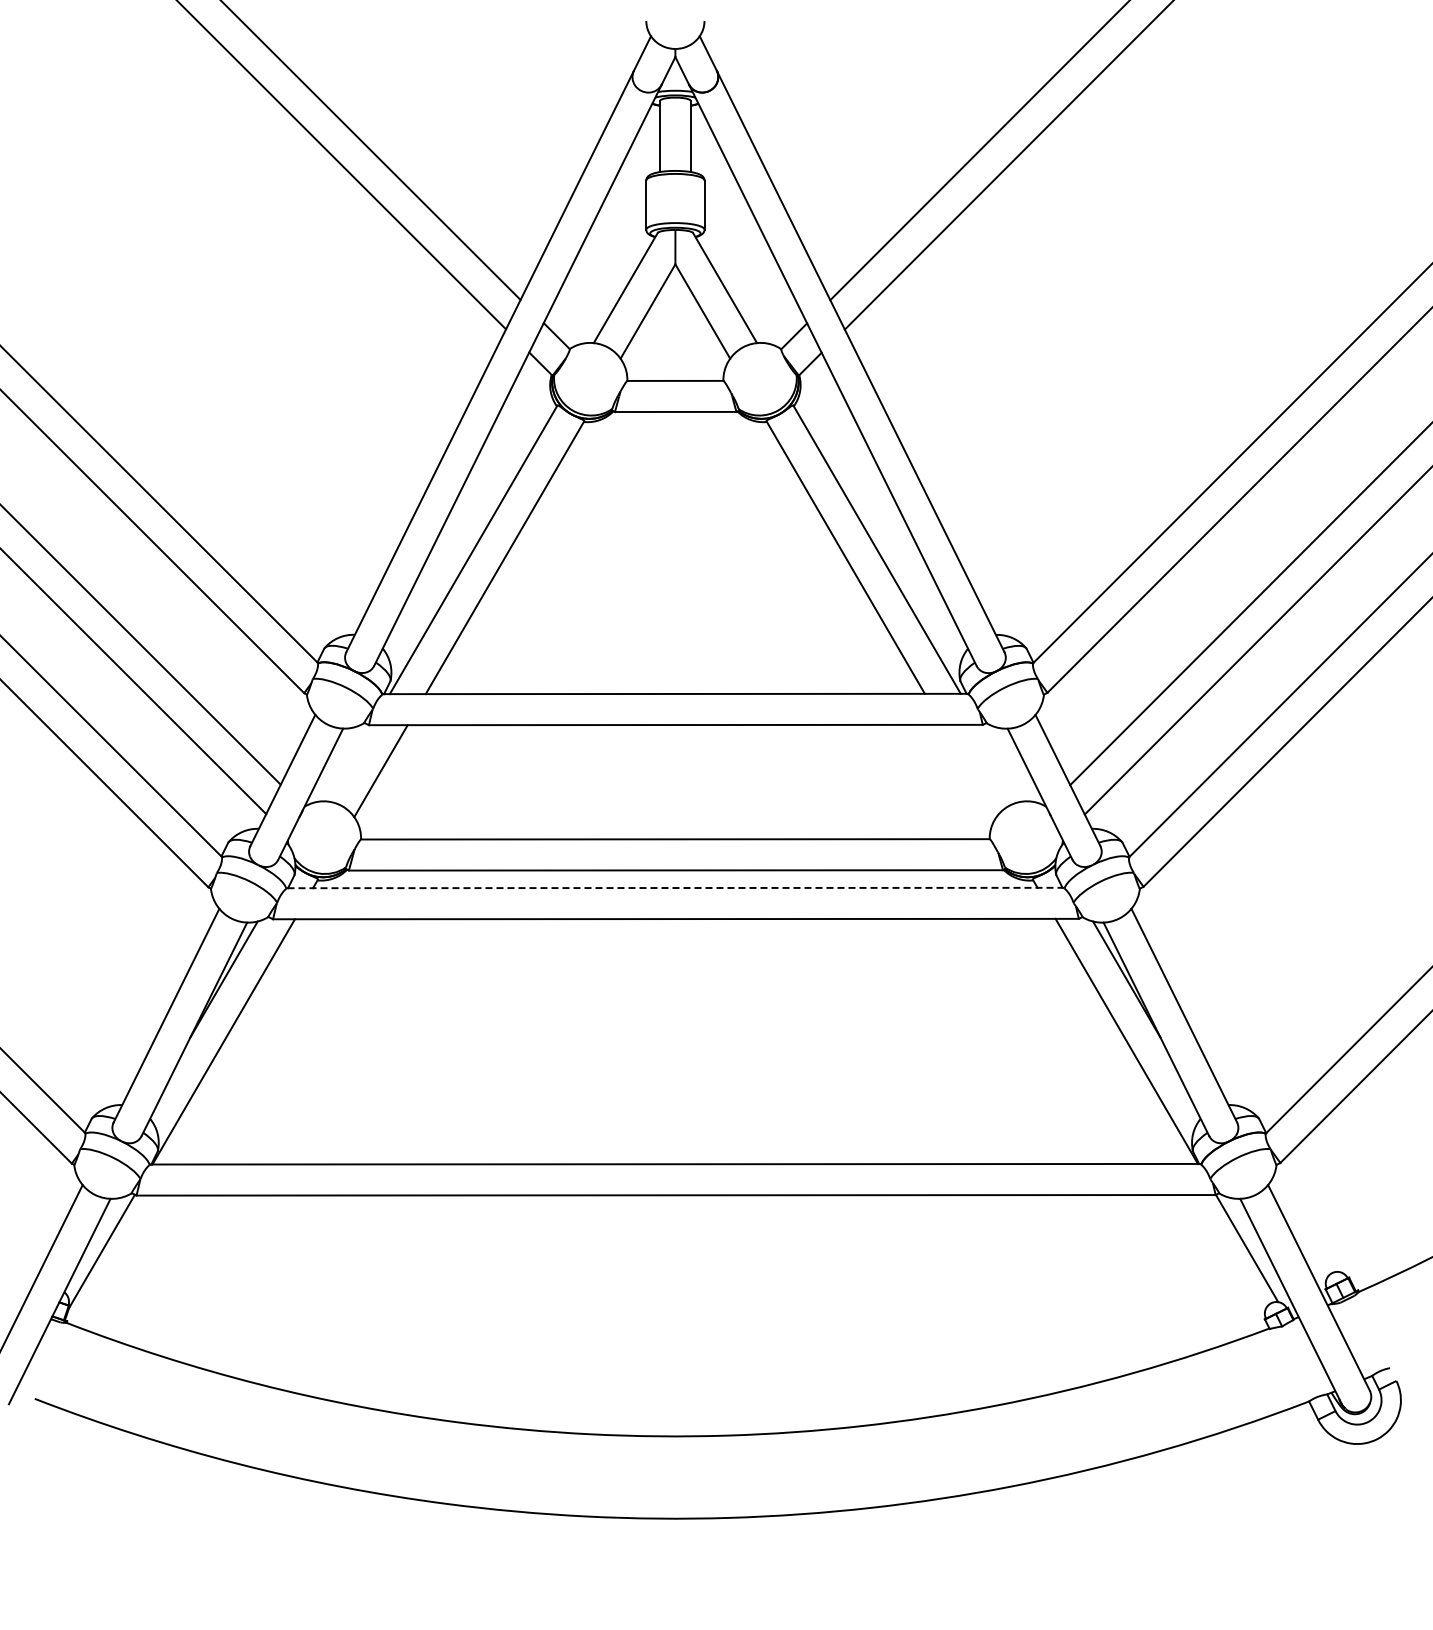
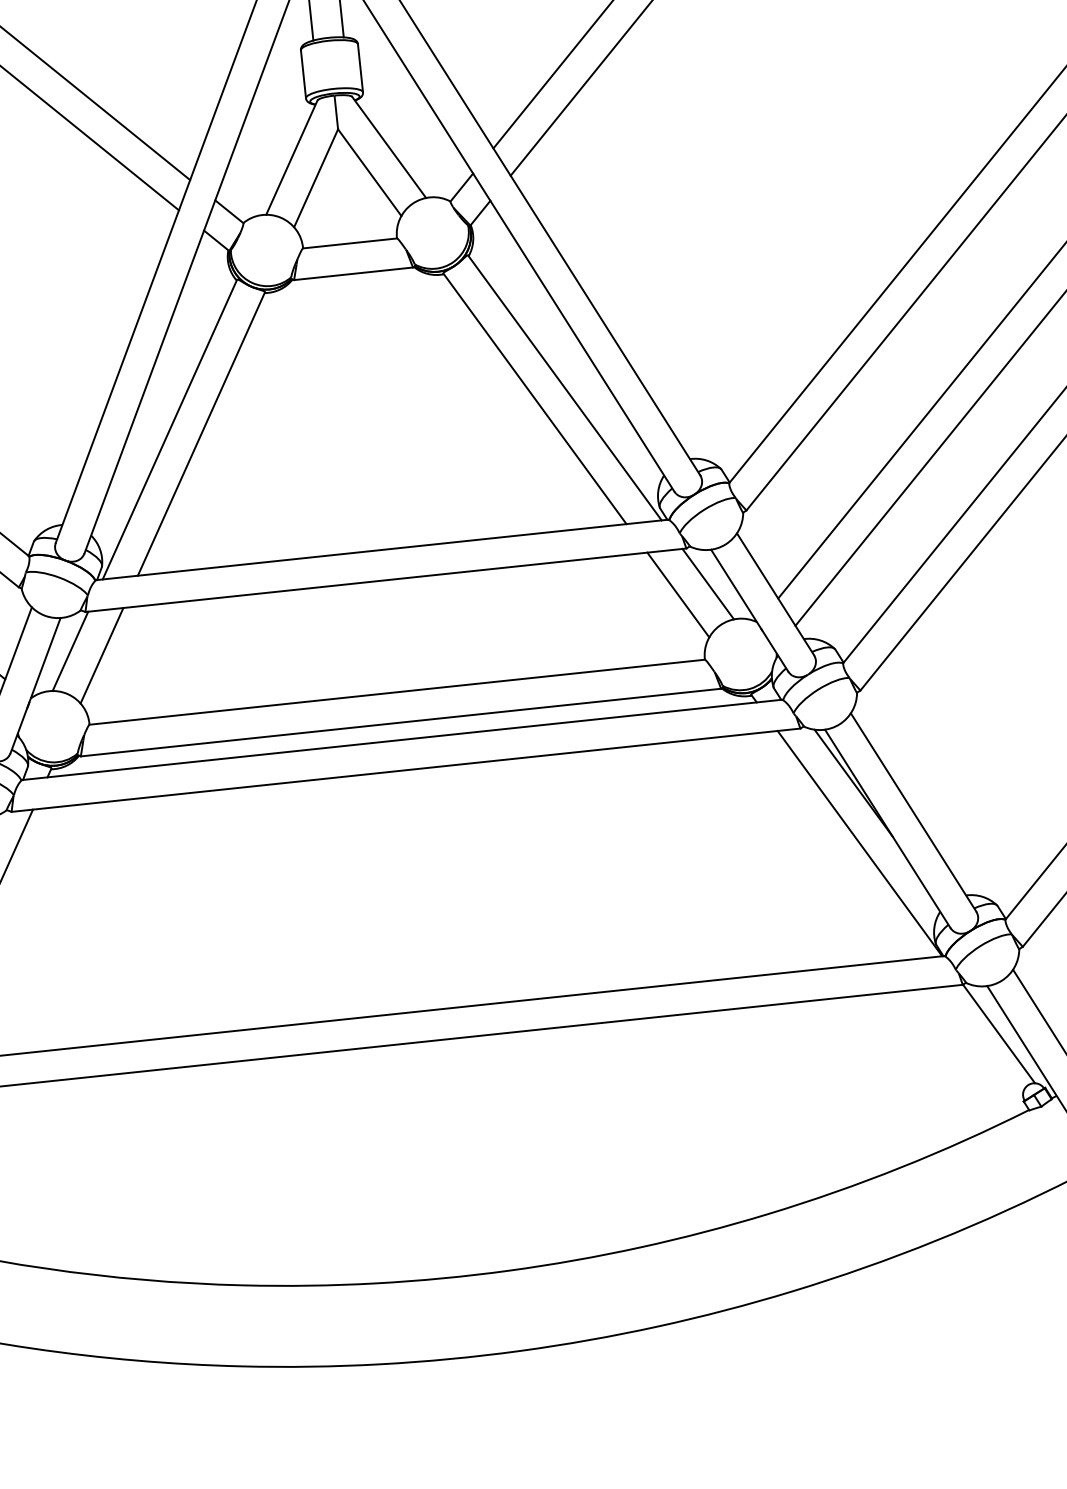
line: (1000, 762) -> (707, 583), added
line: (349, 763) -> (70, 651), added
line: (969, 770) -> (678, 594), added
line: (675, 888) -> (402, 740), dashed -> solid

